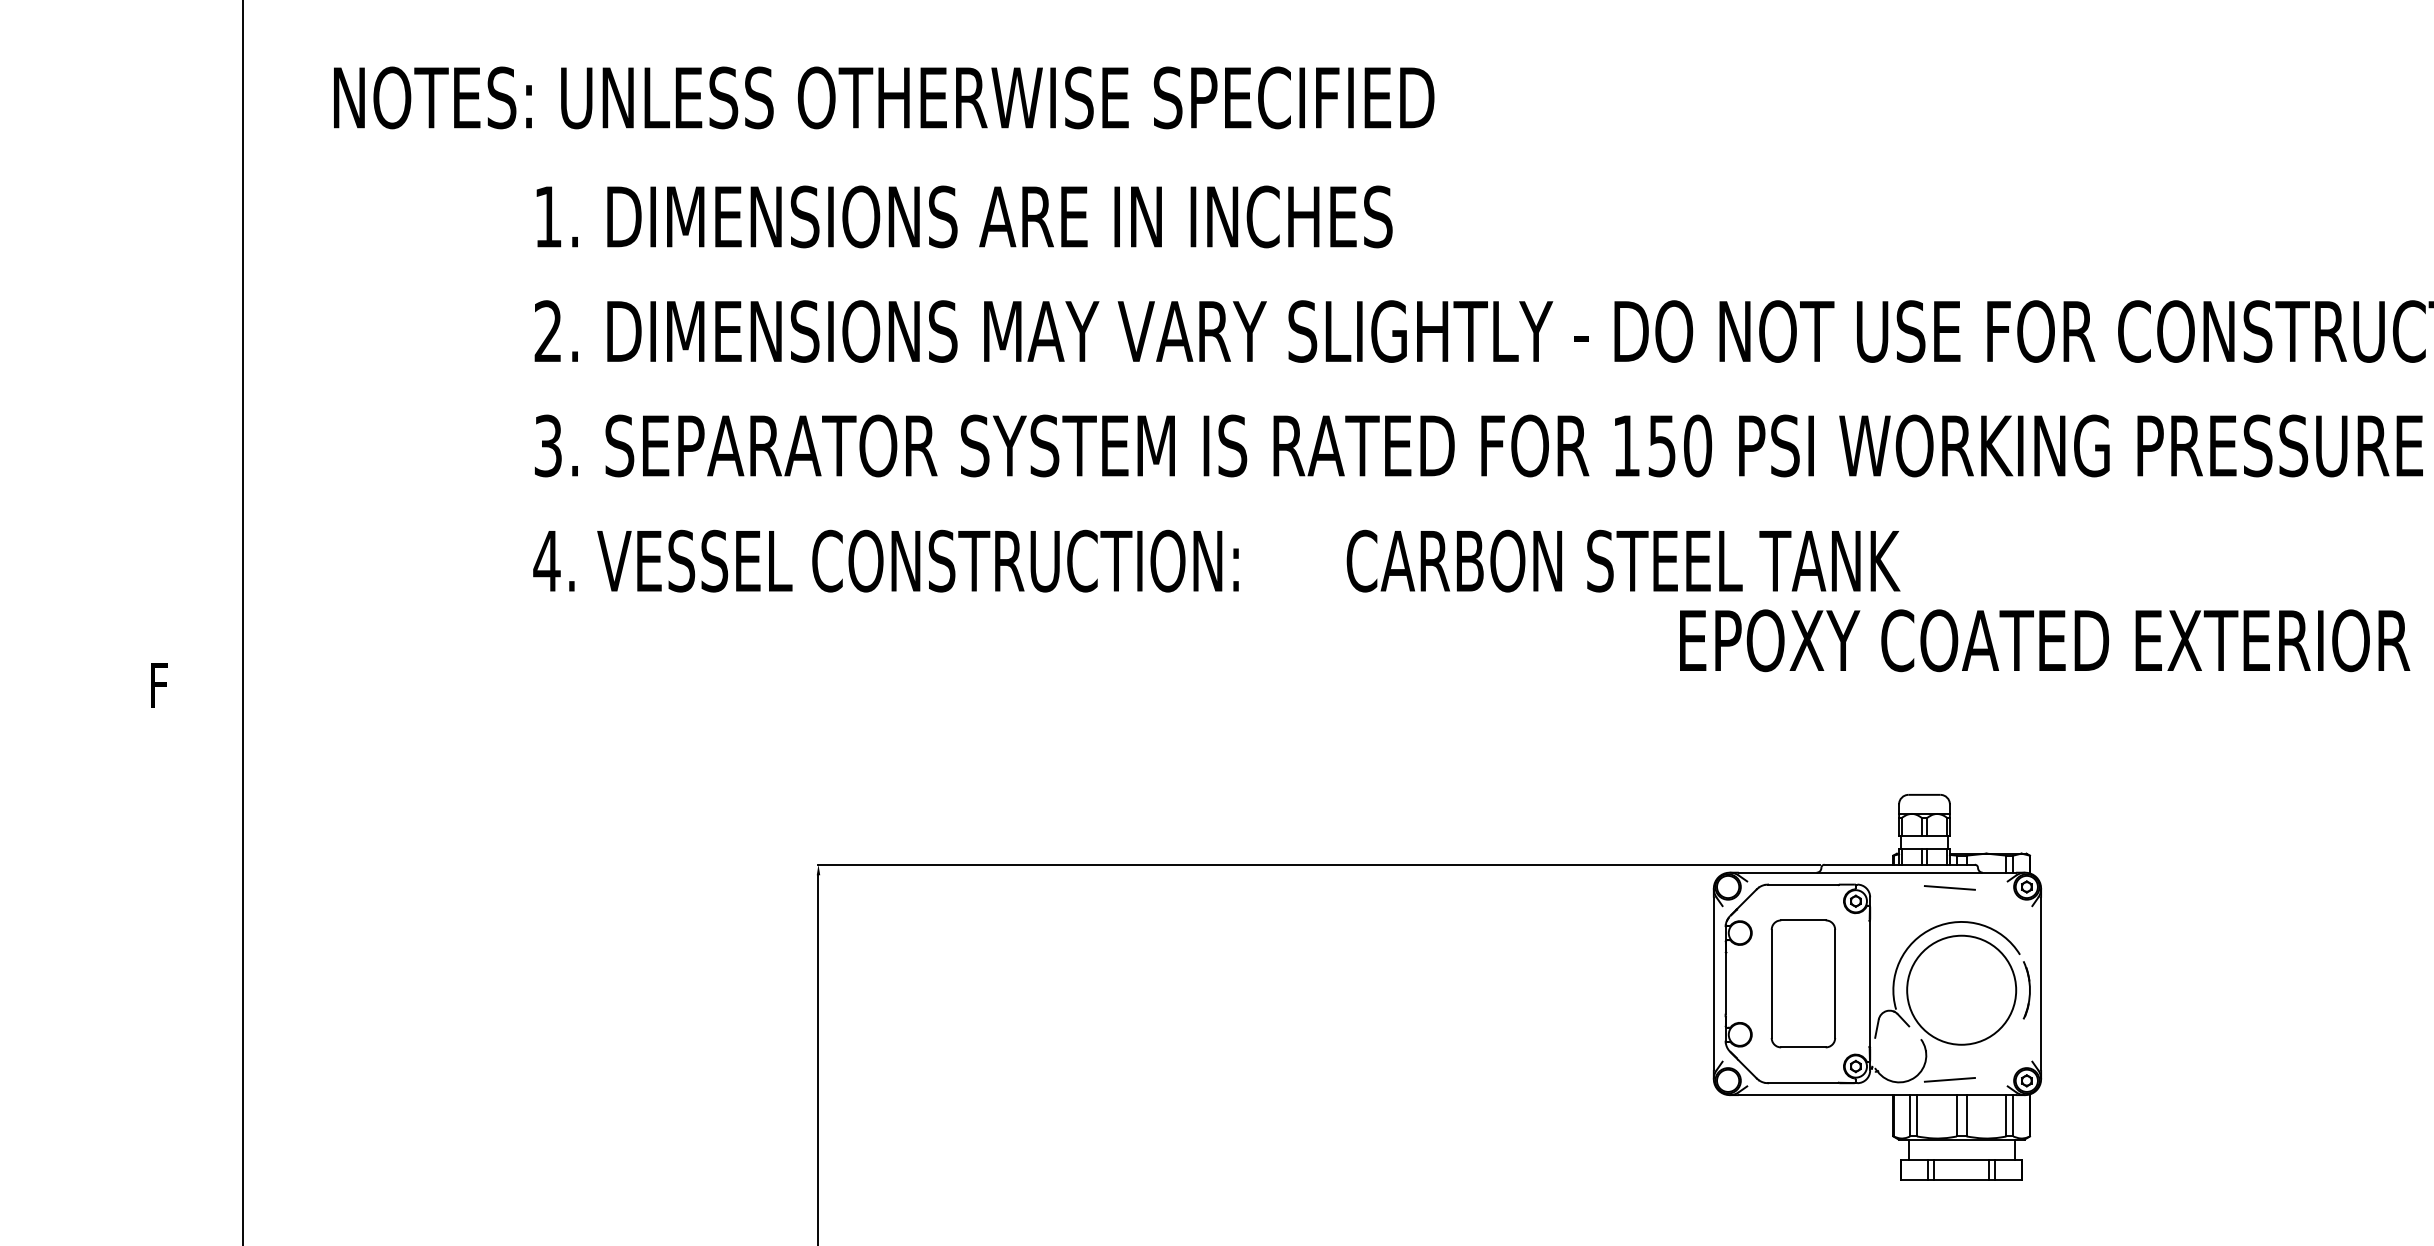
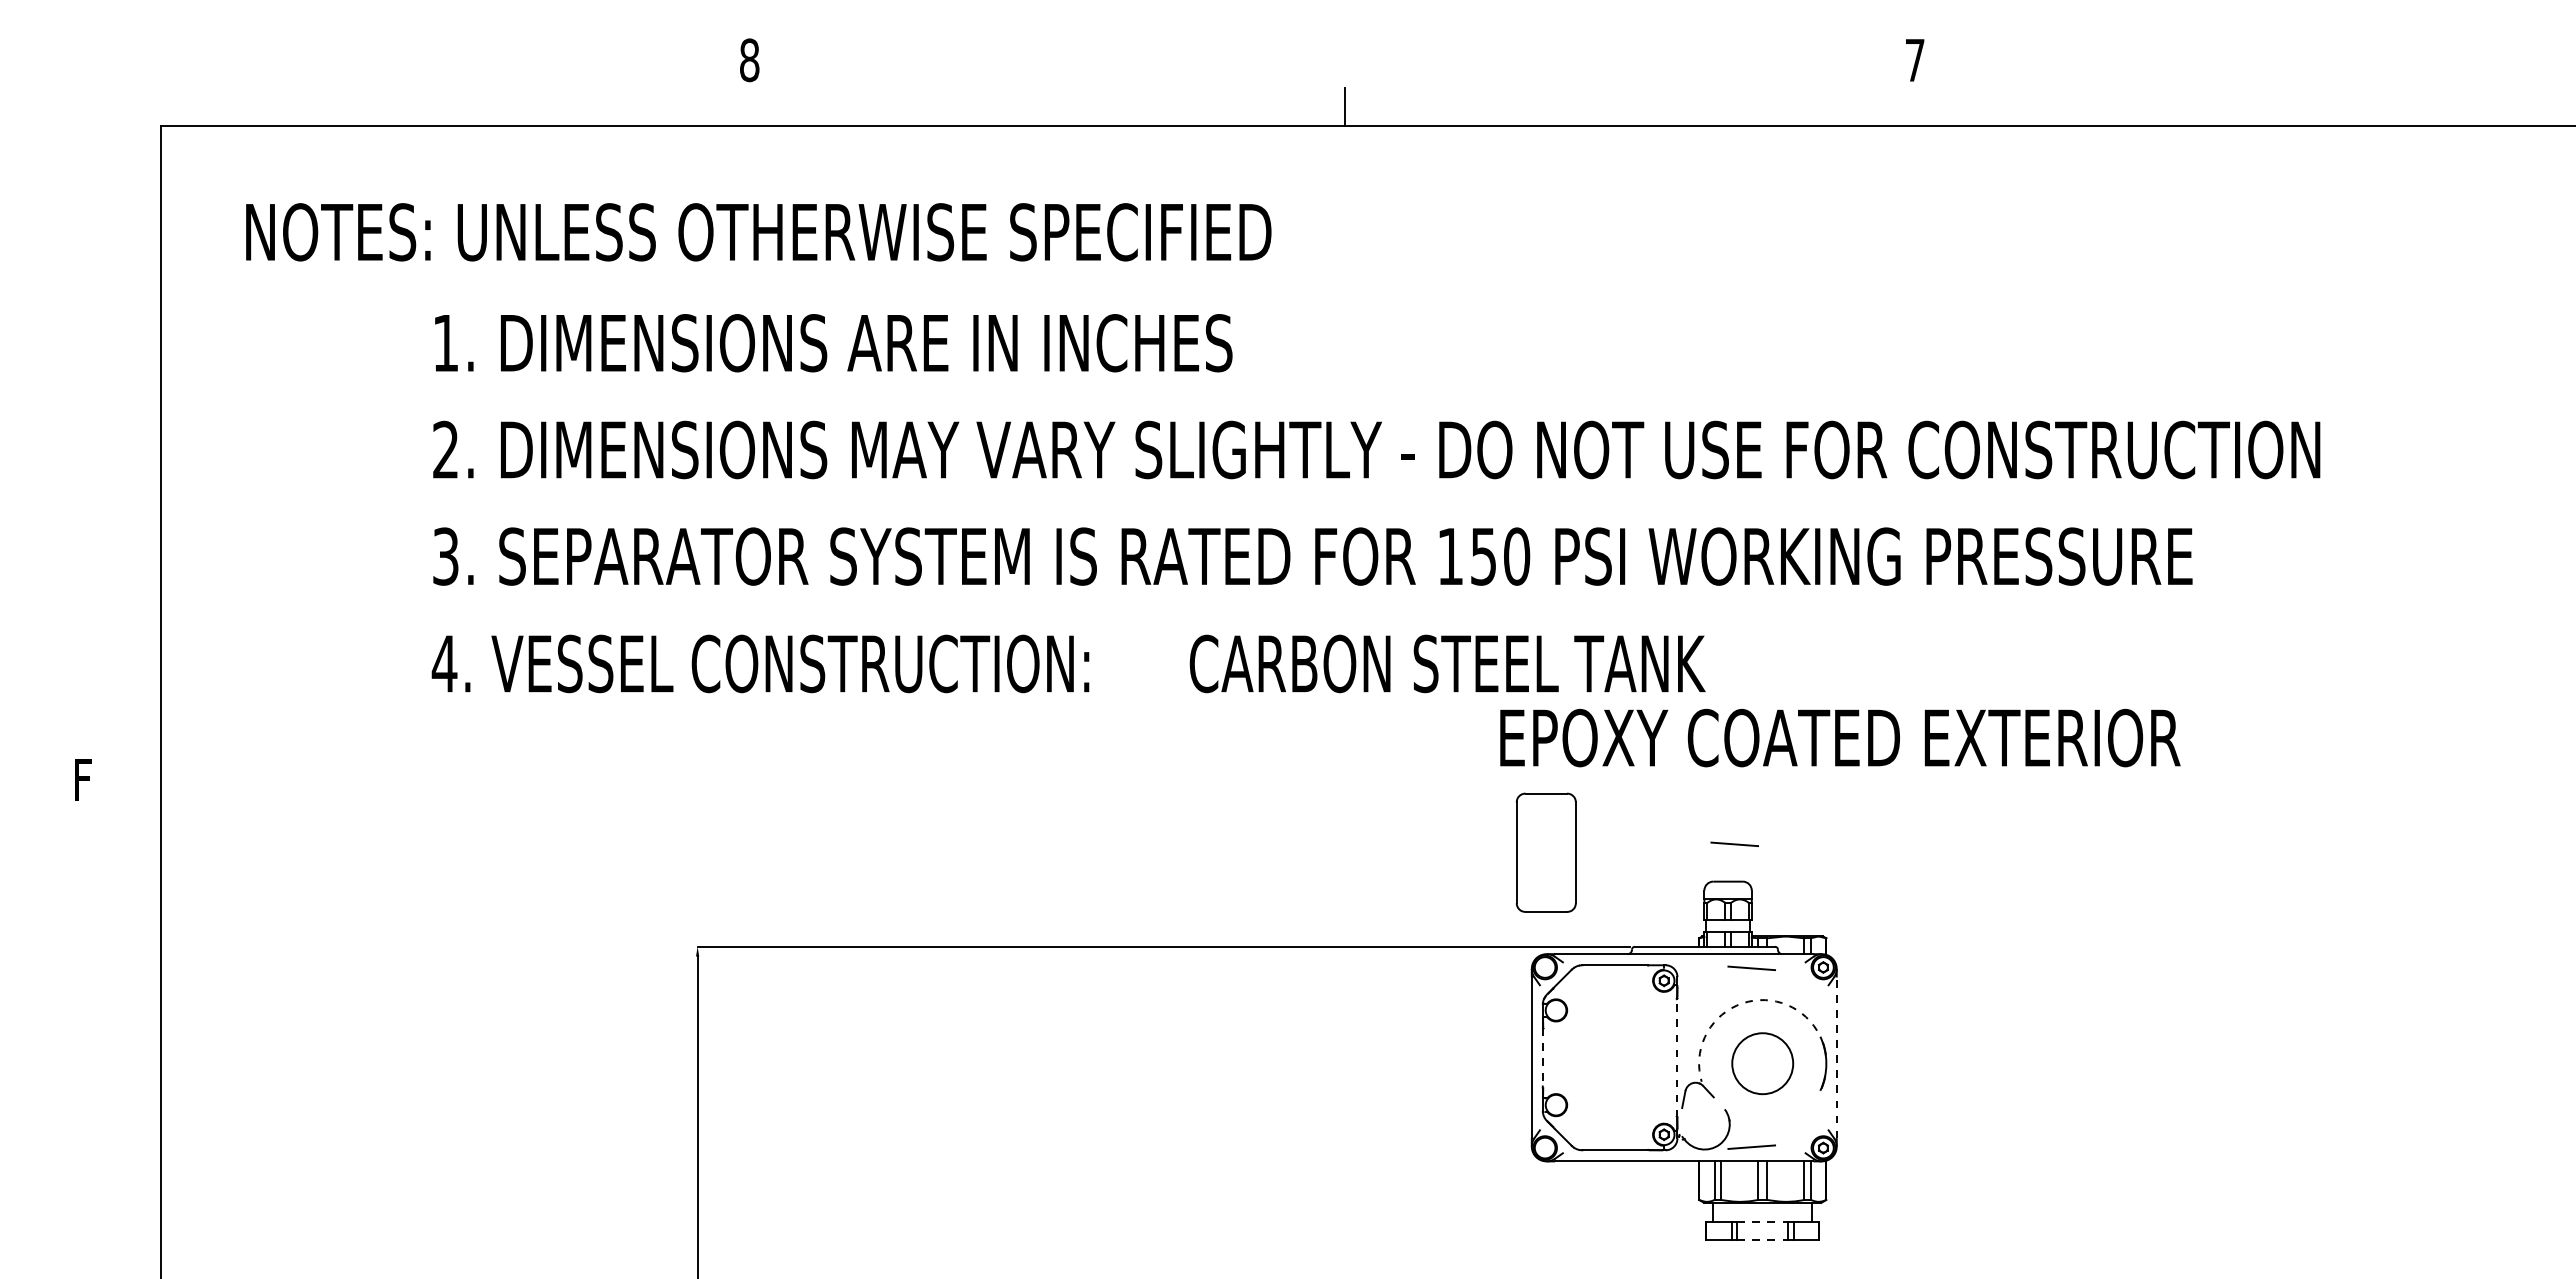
line: (1931, 754) -> (1734, 844), added
arc: (1933, 927) -> (1736, 1005), solid -> dashed
line: (1725, 982) -> (1542, 1056), solid -> dashed
part: (1802, 983) -> (1545, 852), moved
line: (1870, 983) -> (1677, 1057), solid -> dashed
line: (2040, 983) -> (1836, 1057), solid -> dashed
circle: (1961, 990) -> (1762, 1063), size x0.6
line: (1962, 1159) -> (1763, 1221), solid -> dashed
line: (1962, 1180) -> (1763, 1240), solid -> dashed

